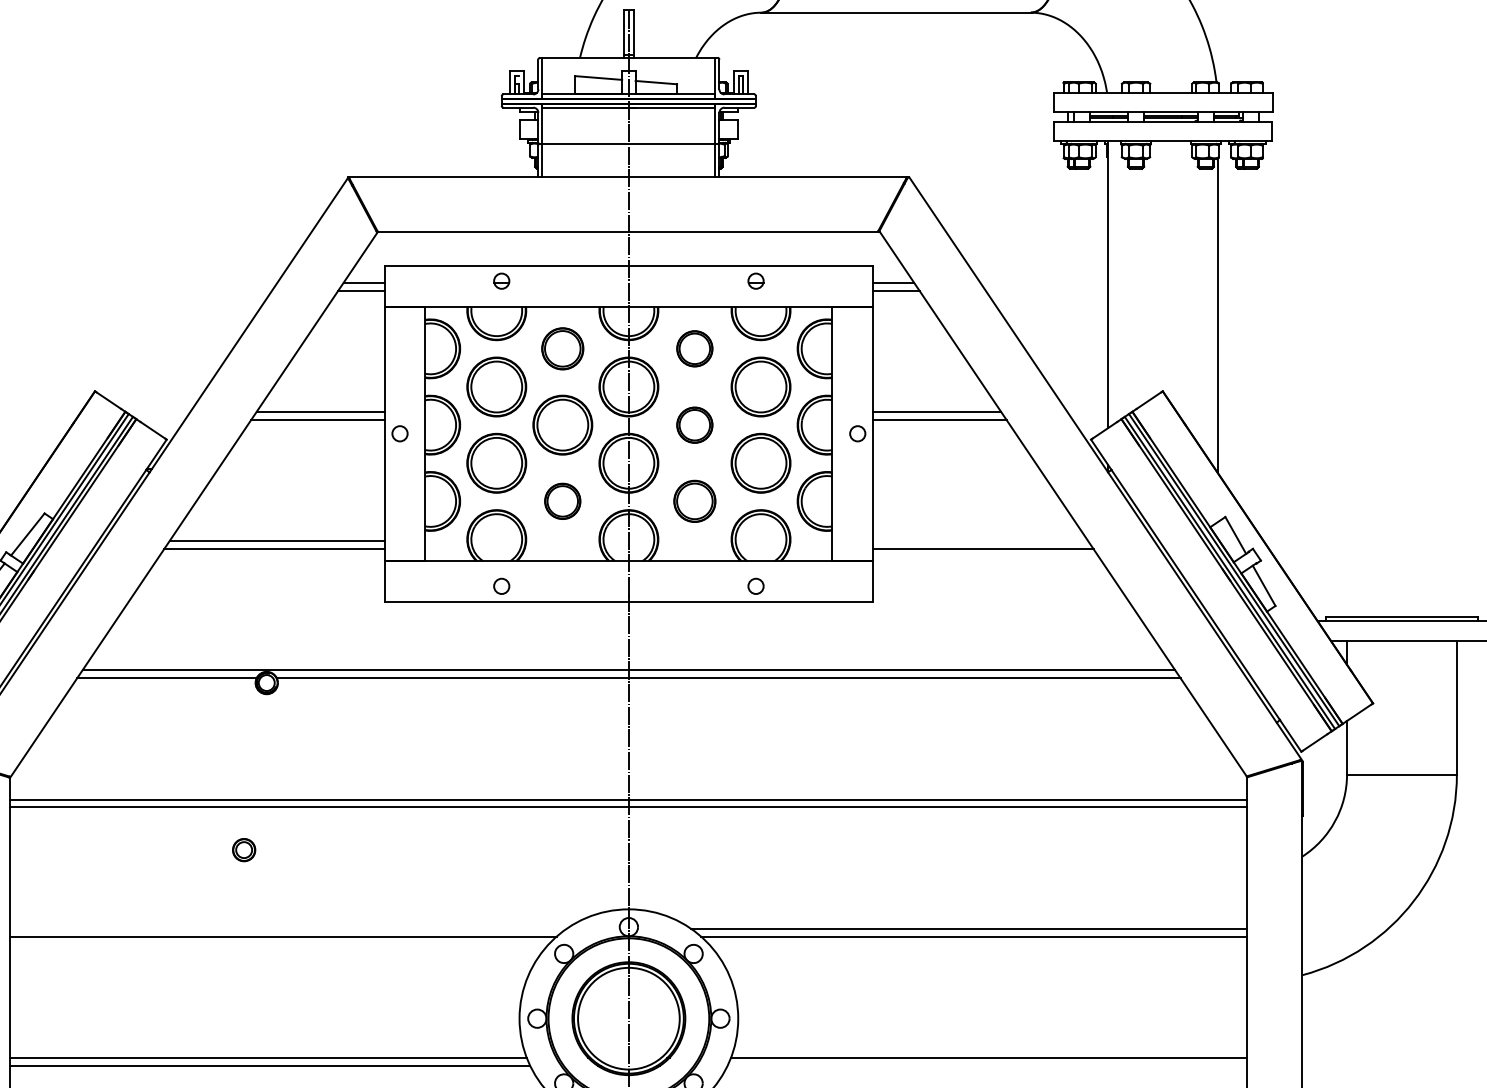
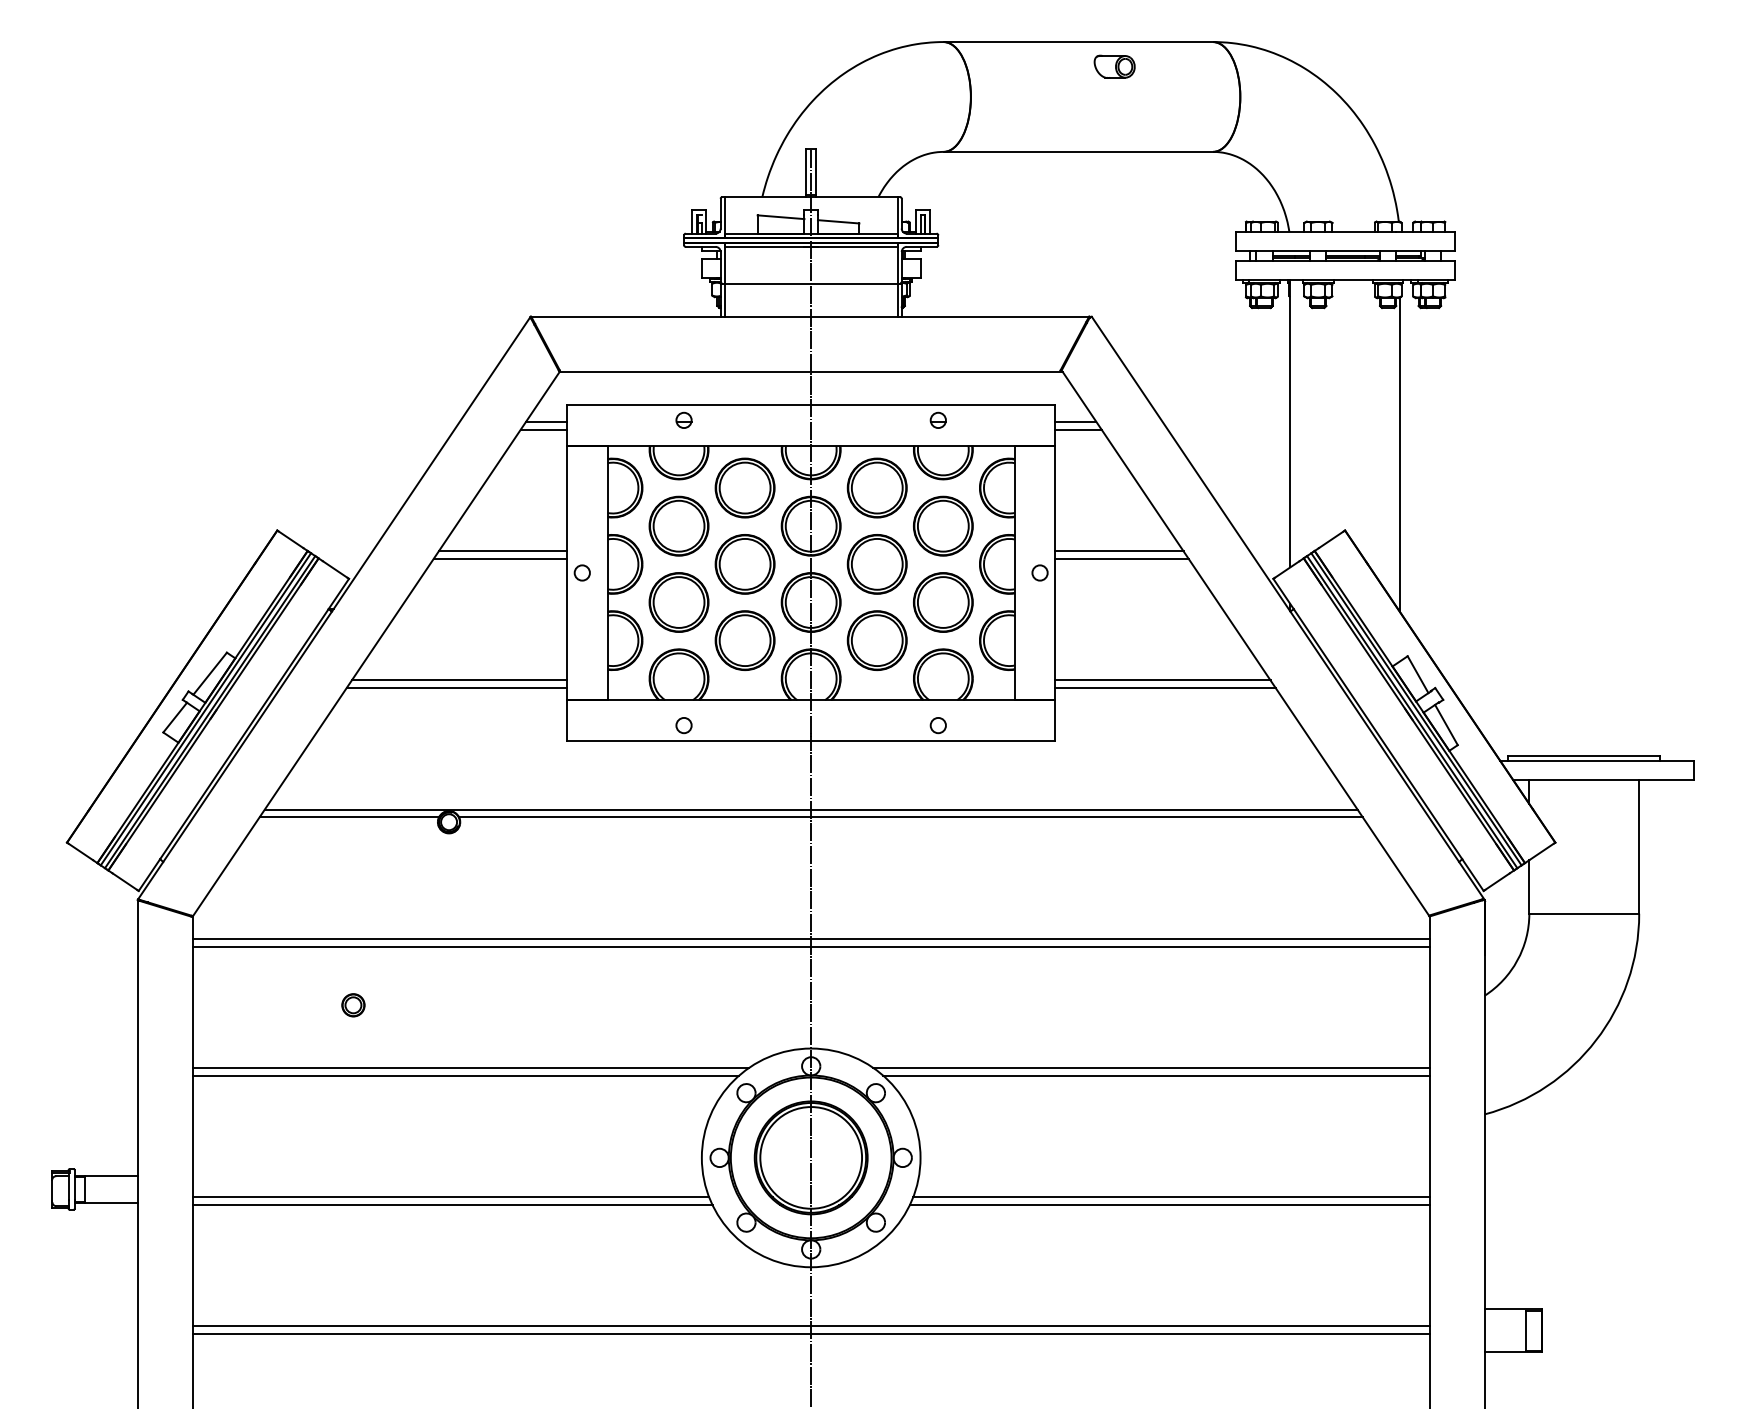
part: (562, 348) -> (744, 487), size x1.43
part: (694, 348) -> (876, 487), size x1.67
part: (694, 425) -> (876, 564), size x1.67
part: (562, 501) -> (744, 640), size x1.67
part: (694, 501) -> (876, 640), size x1.43
line: (980, 541) -> (1162, 680), added
part: (244, 850) -> (353, 1005), moved
line: (288, 928) -> (470, 1067), added
line: (987, 1066) -> (1169, 1205), added

